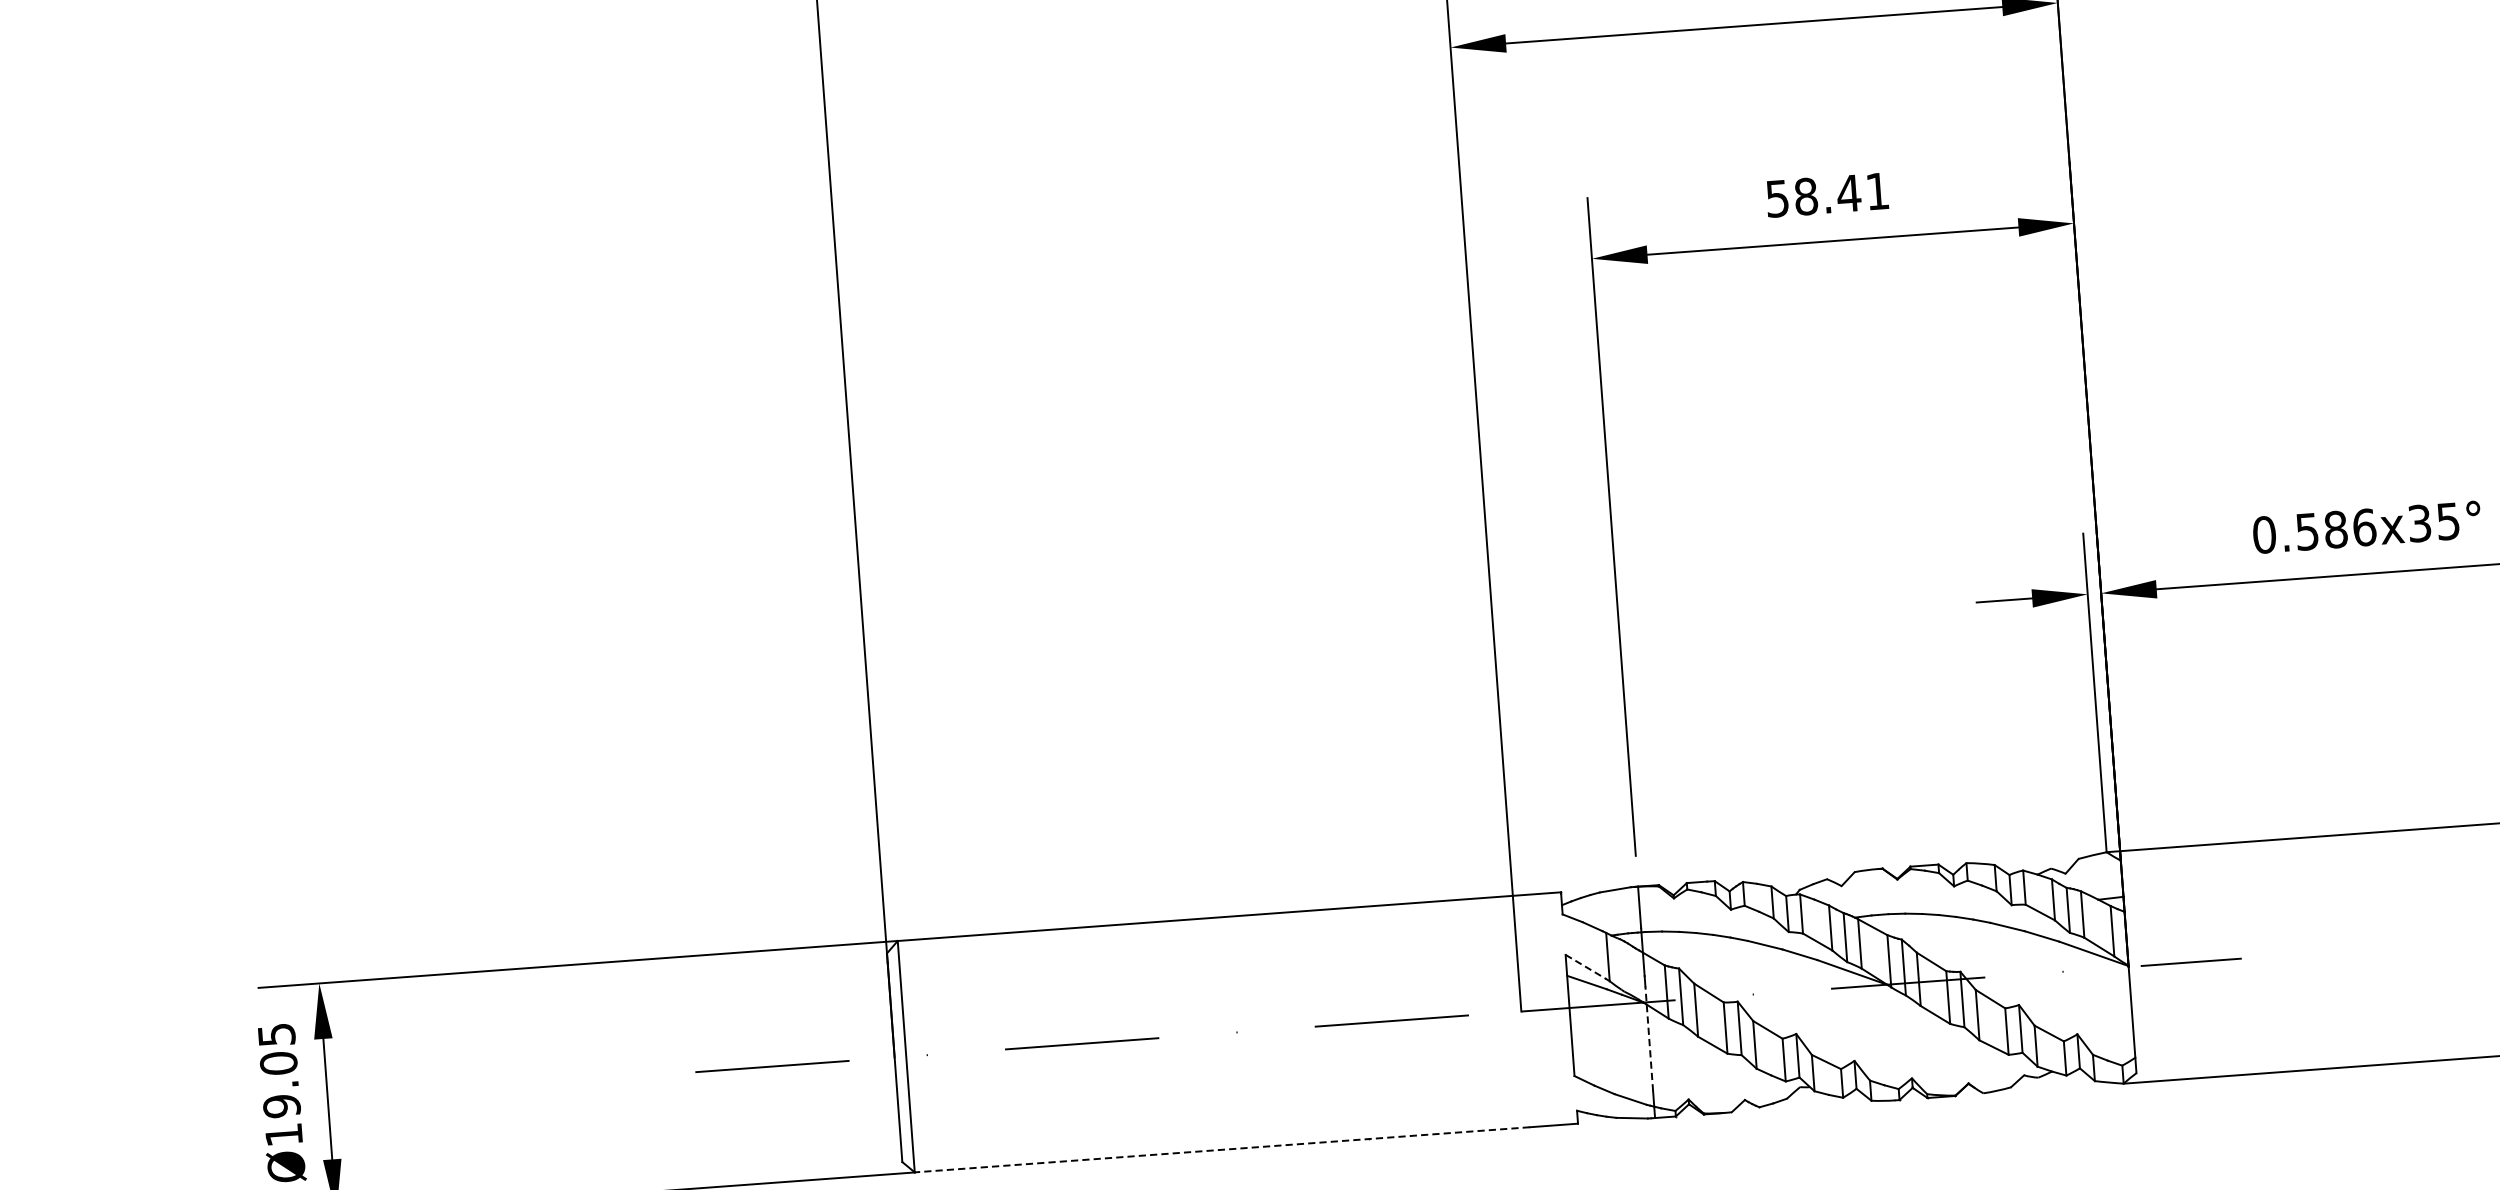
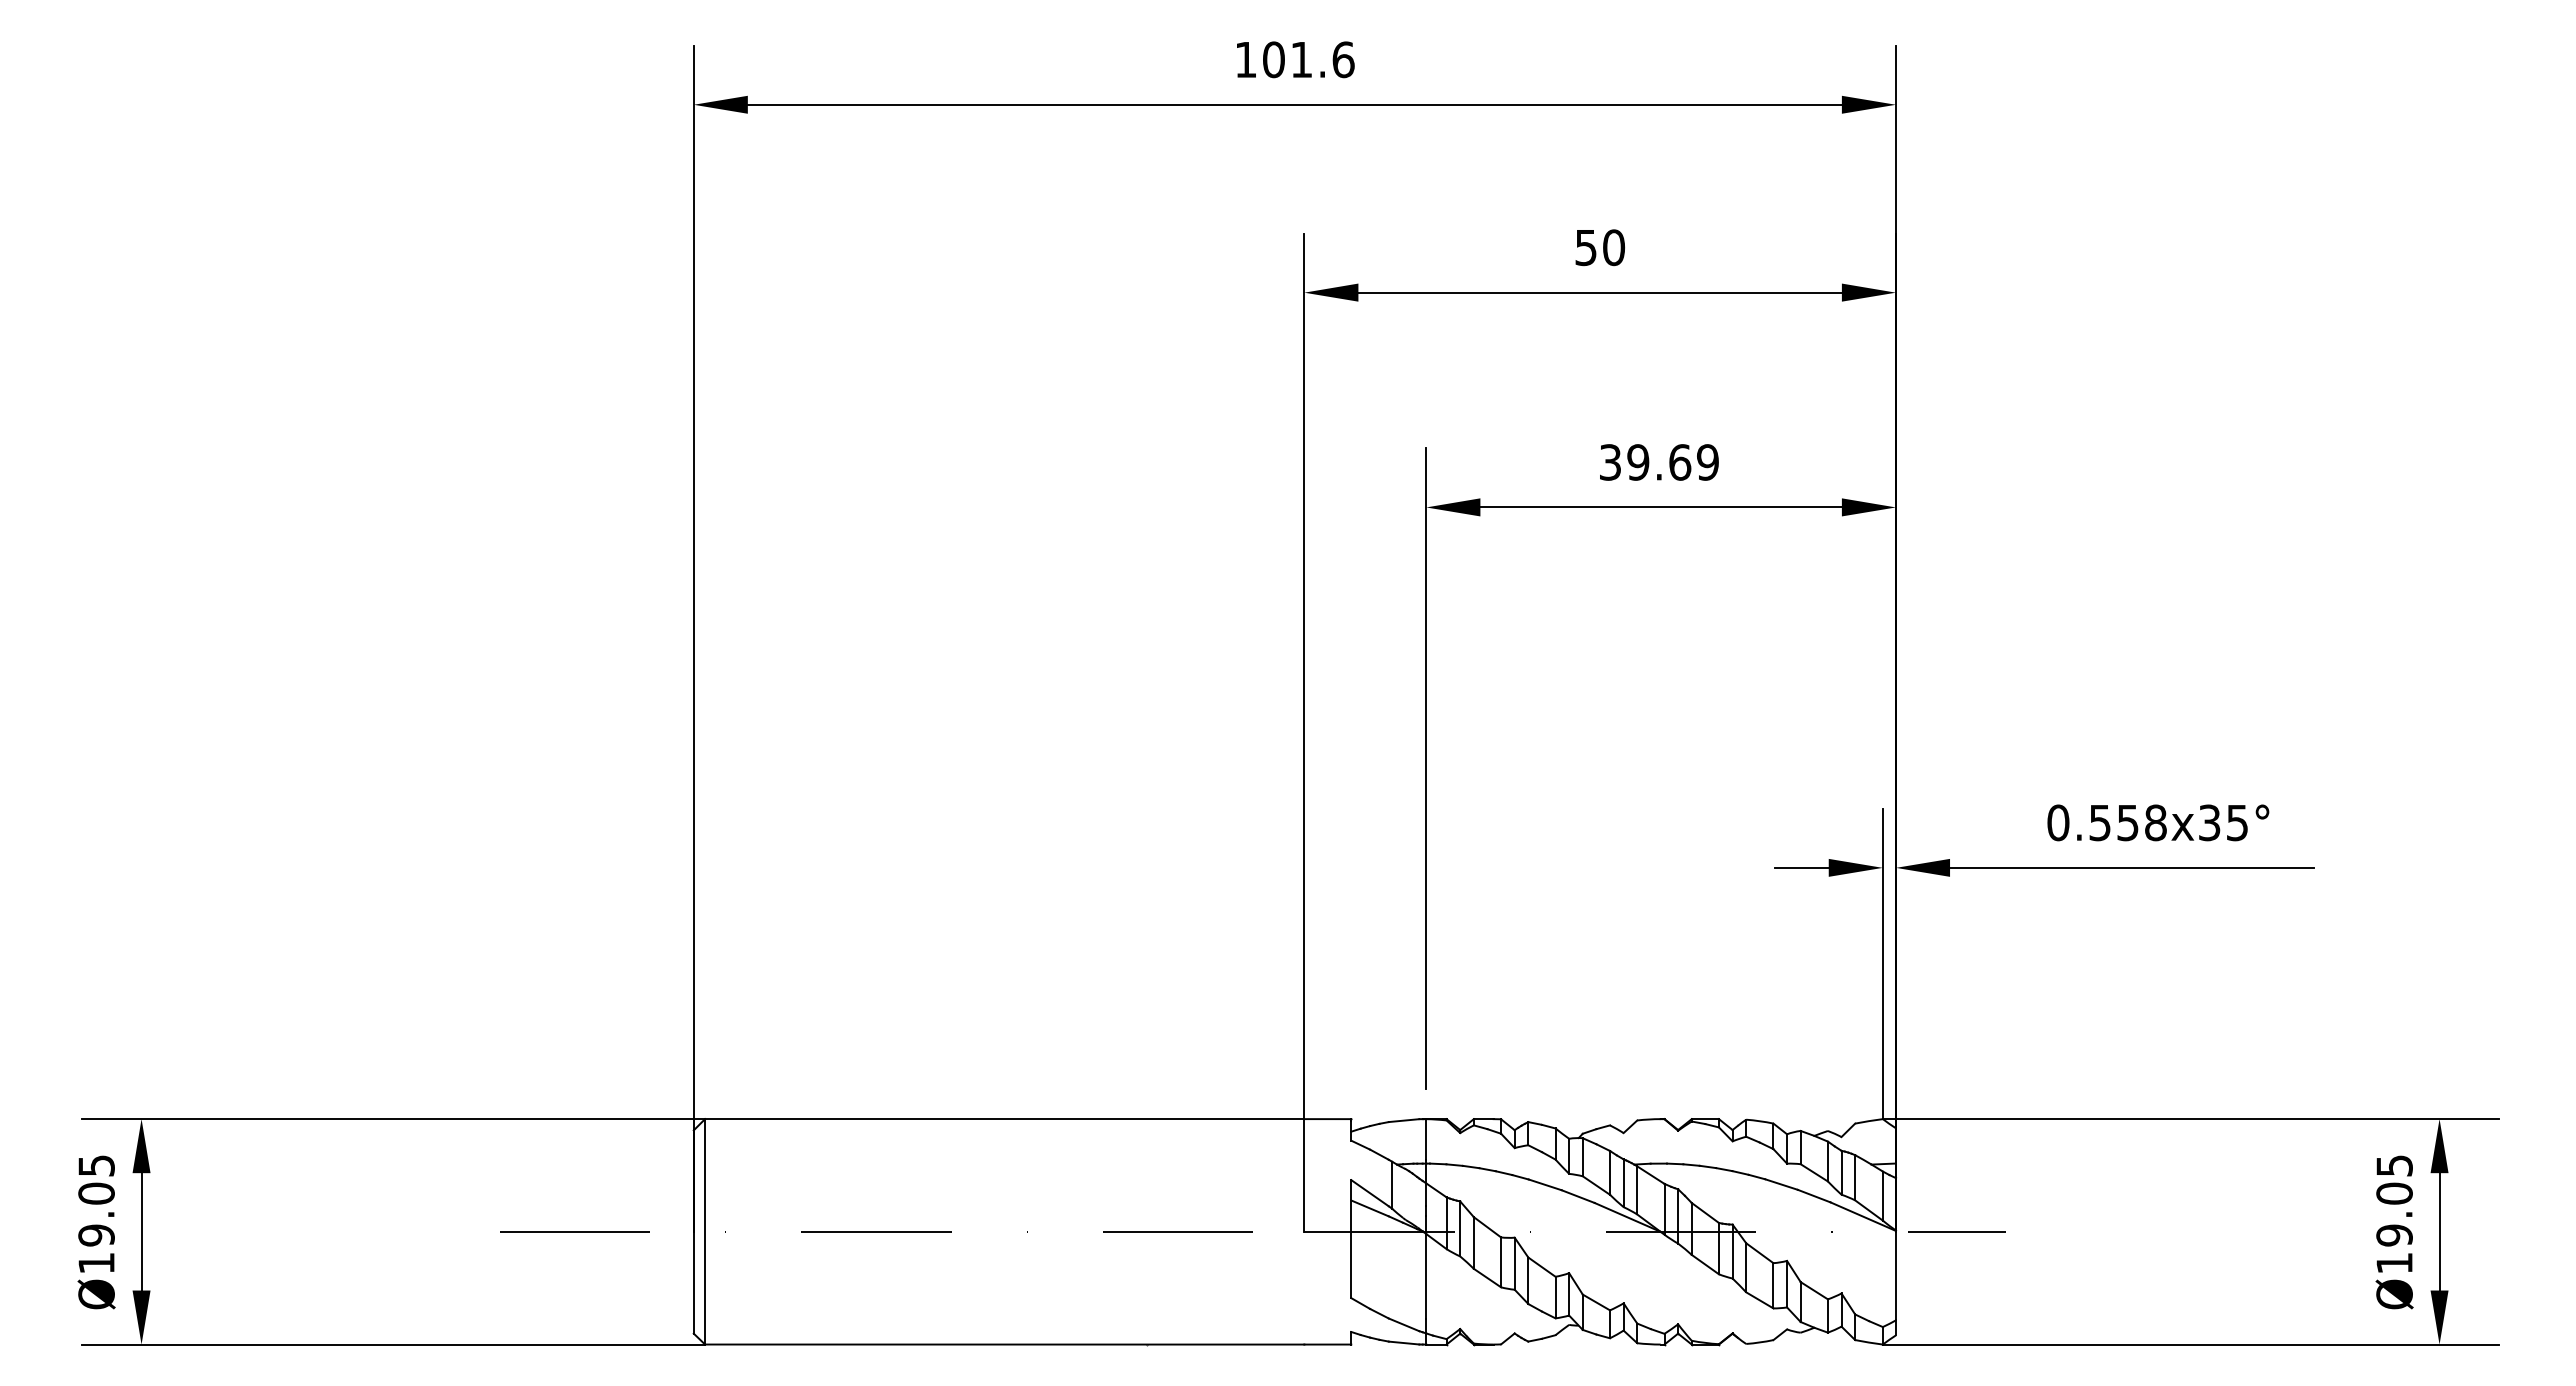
text: (1827, 195) -> (1659, 462), 58.41 -> 39.69
text: (2350, 528) -> (2142, 822), 0.586x35° -> 0.558x35°
line: (1586, 967) -> (1370, 1193), dashed -> solid
line: (1649, 1037) -> (1426, 1266), dashed -> solid
line: (1222, 1149) -> (1004, 1344), dashed -> solid

